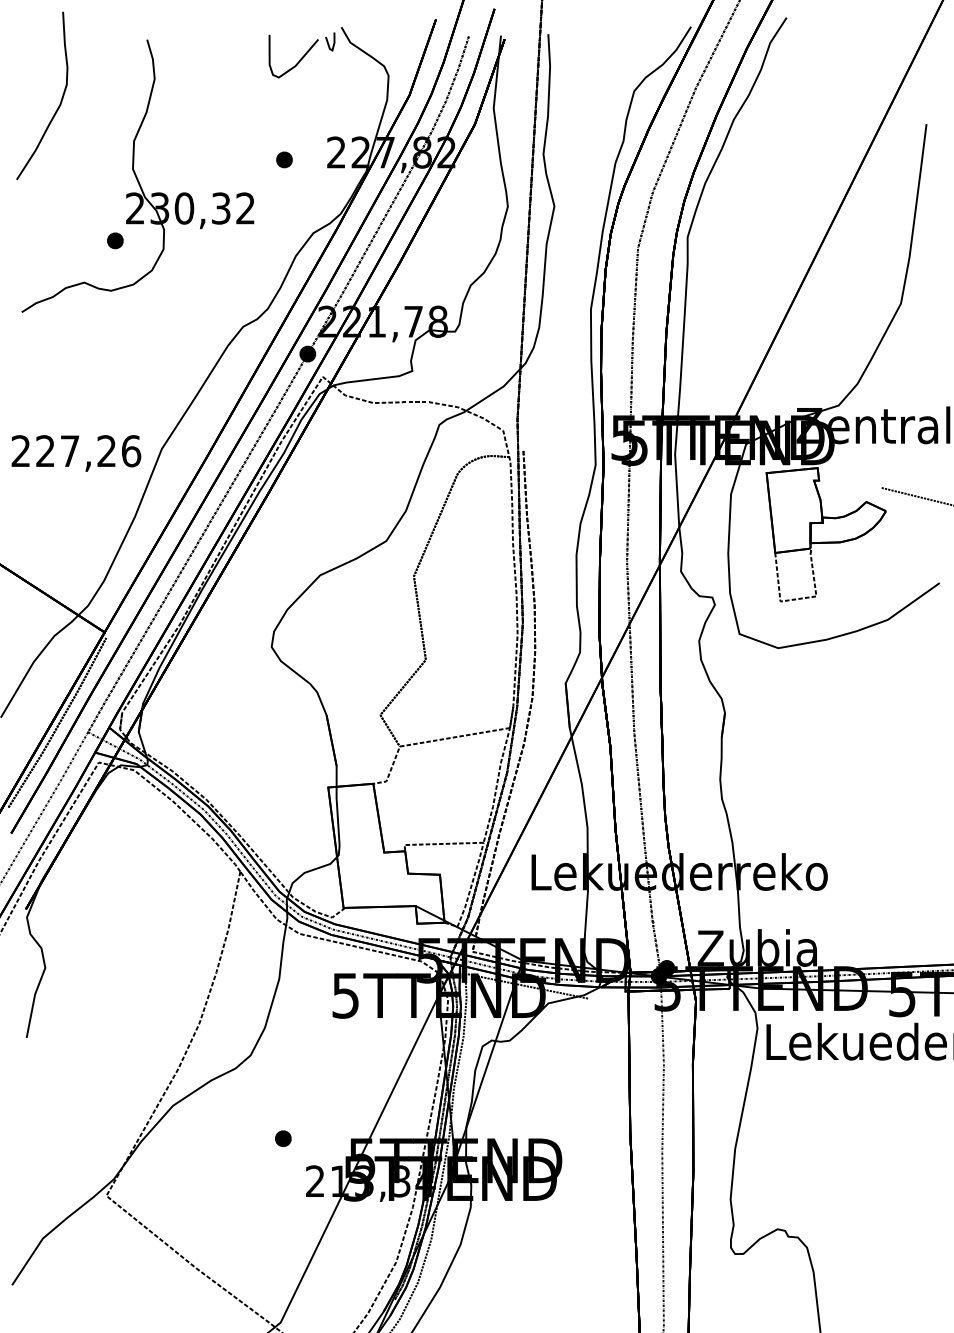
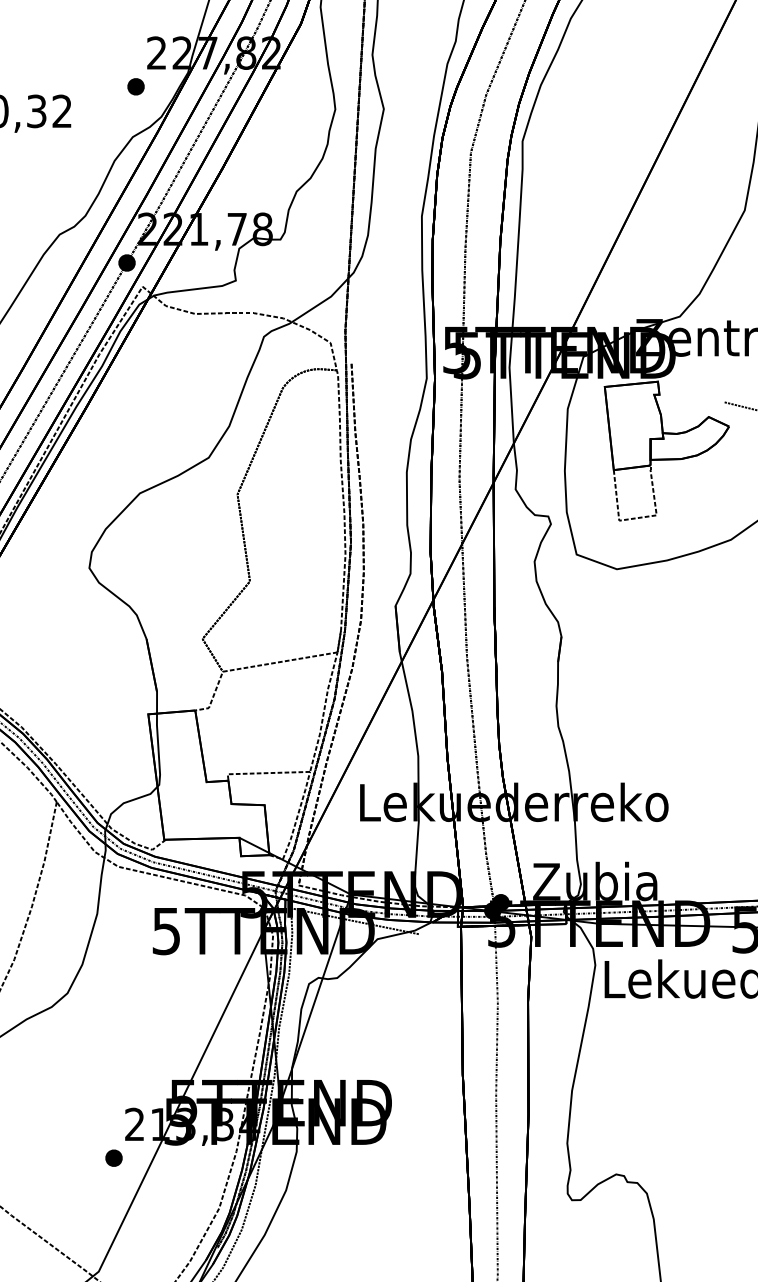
part: (284, 159) -> (136, 86), moved
part: (283, 1138) -> (114, 1157), moved

